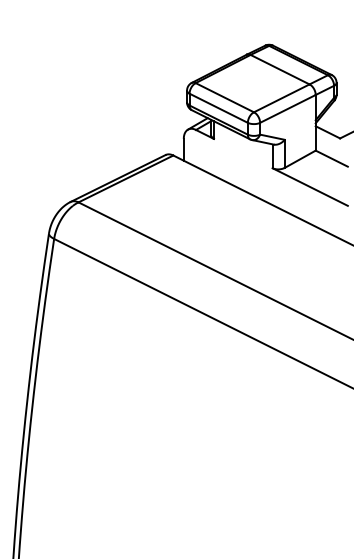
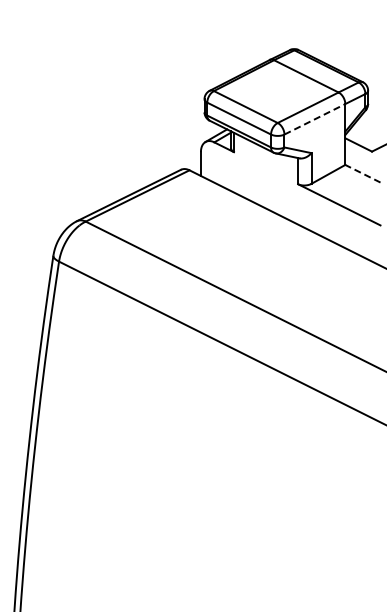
line: (288, 109) -> (315, 119), solid -> dashed
line: (331, 158) -> (362, 173), solid -> dashed

